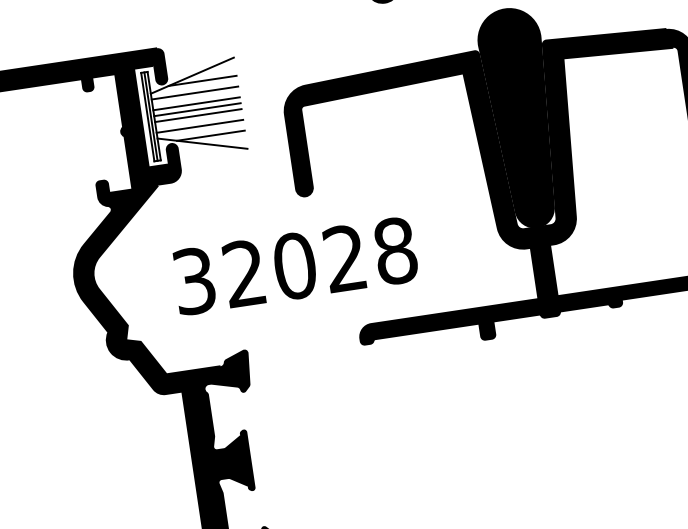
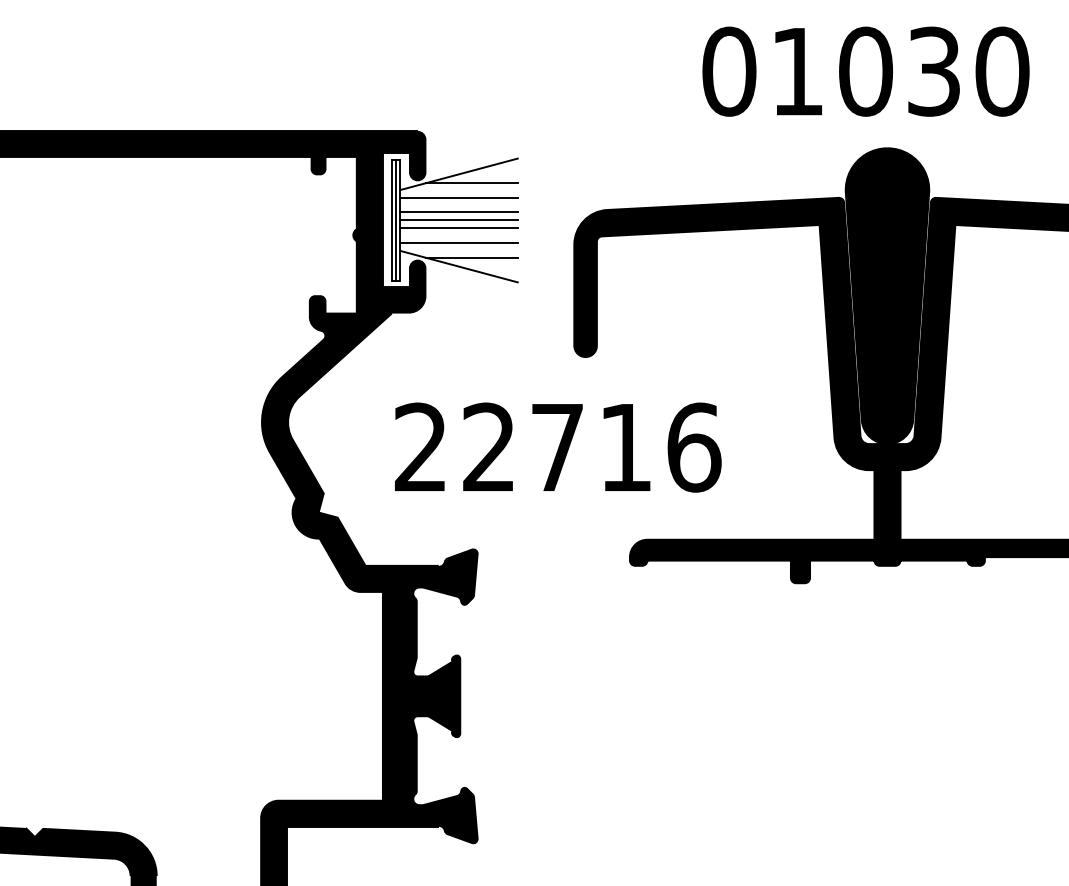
text: (295, 265) -> (558, 447), 32028 -> 22716

